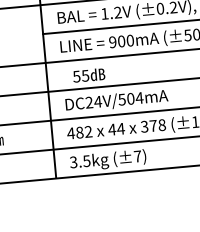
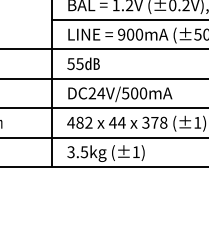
text: (88, 75) -> (83, 63), moved
text: (139, 98) -> (143, 93), DC24V/504mA -> DC24V/500mA
text: (136, 155) -> (135, 151), (±7) -> (±1)

